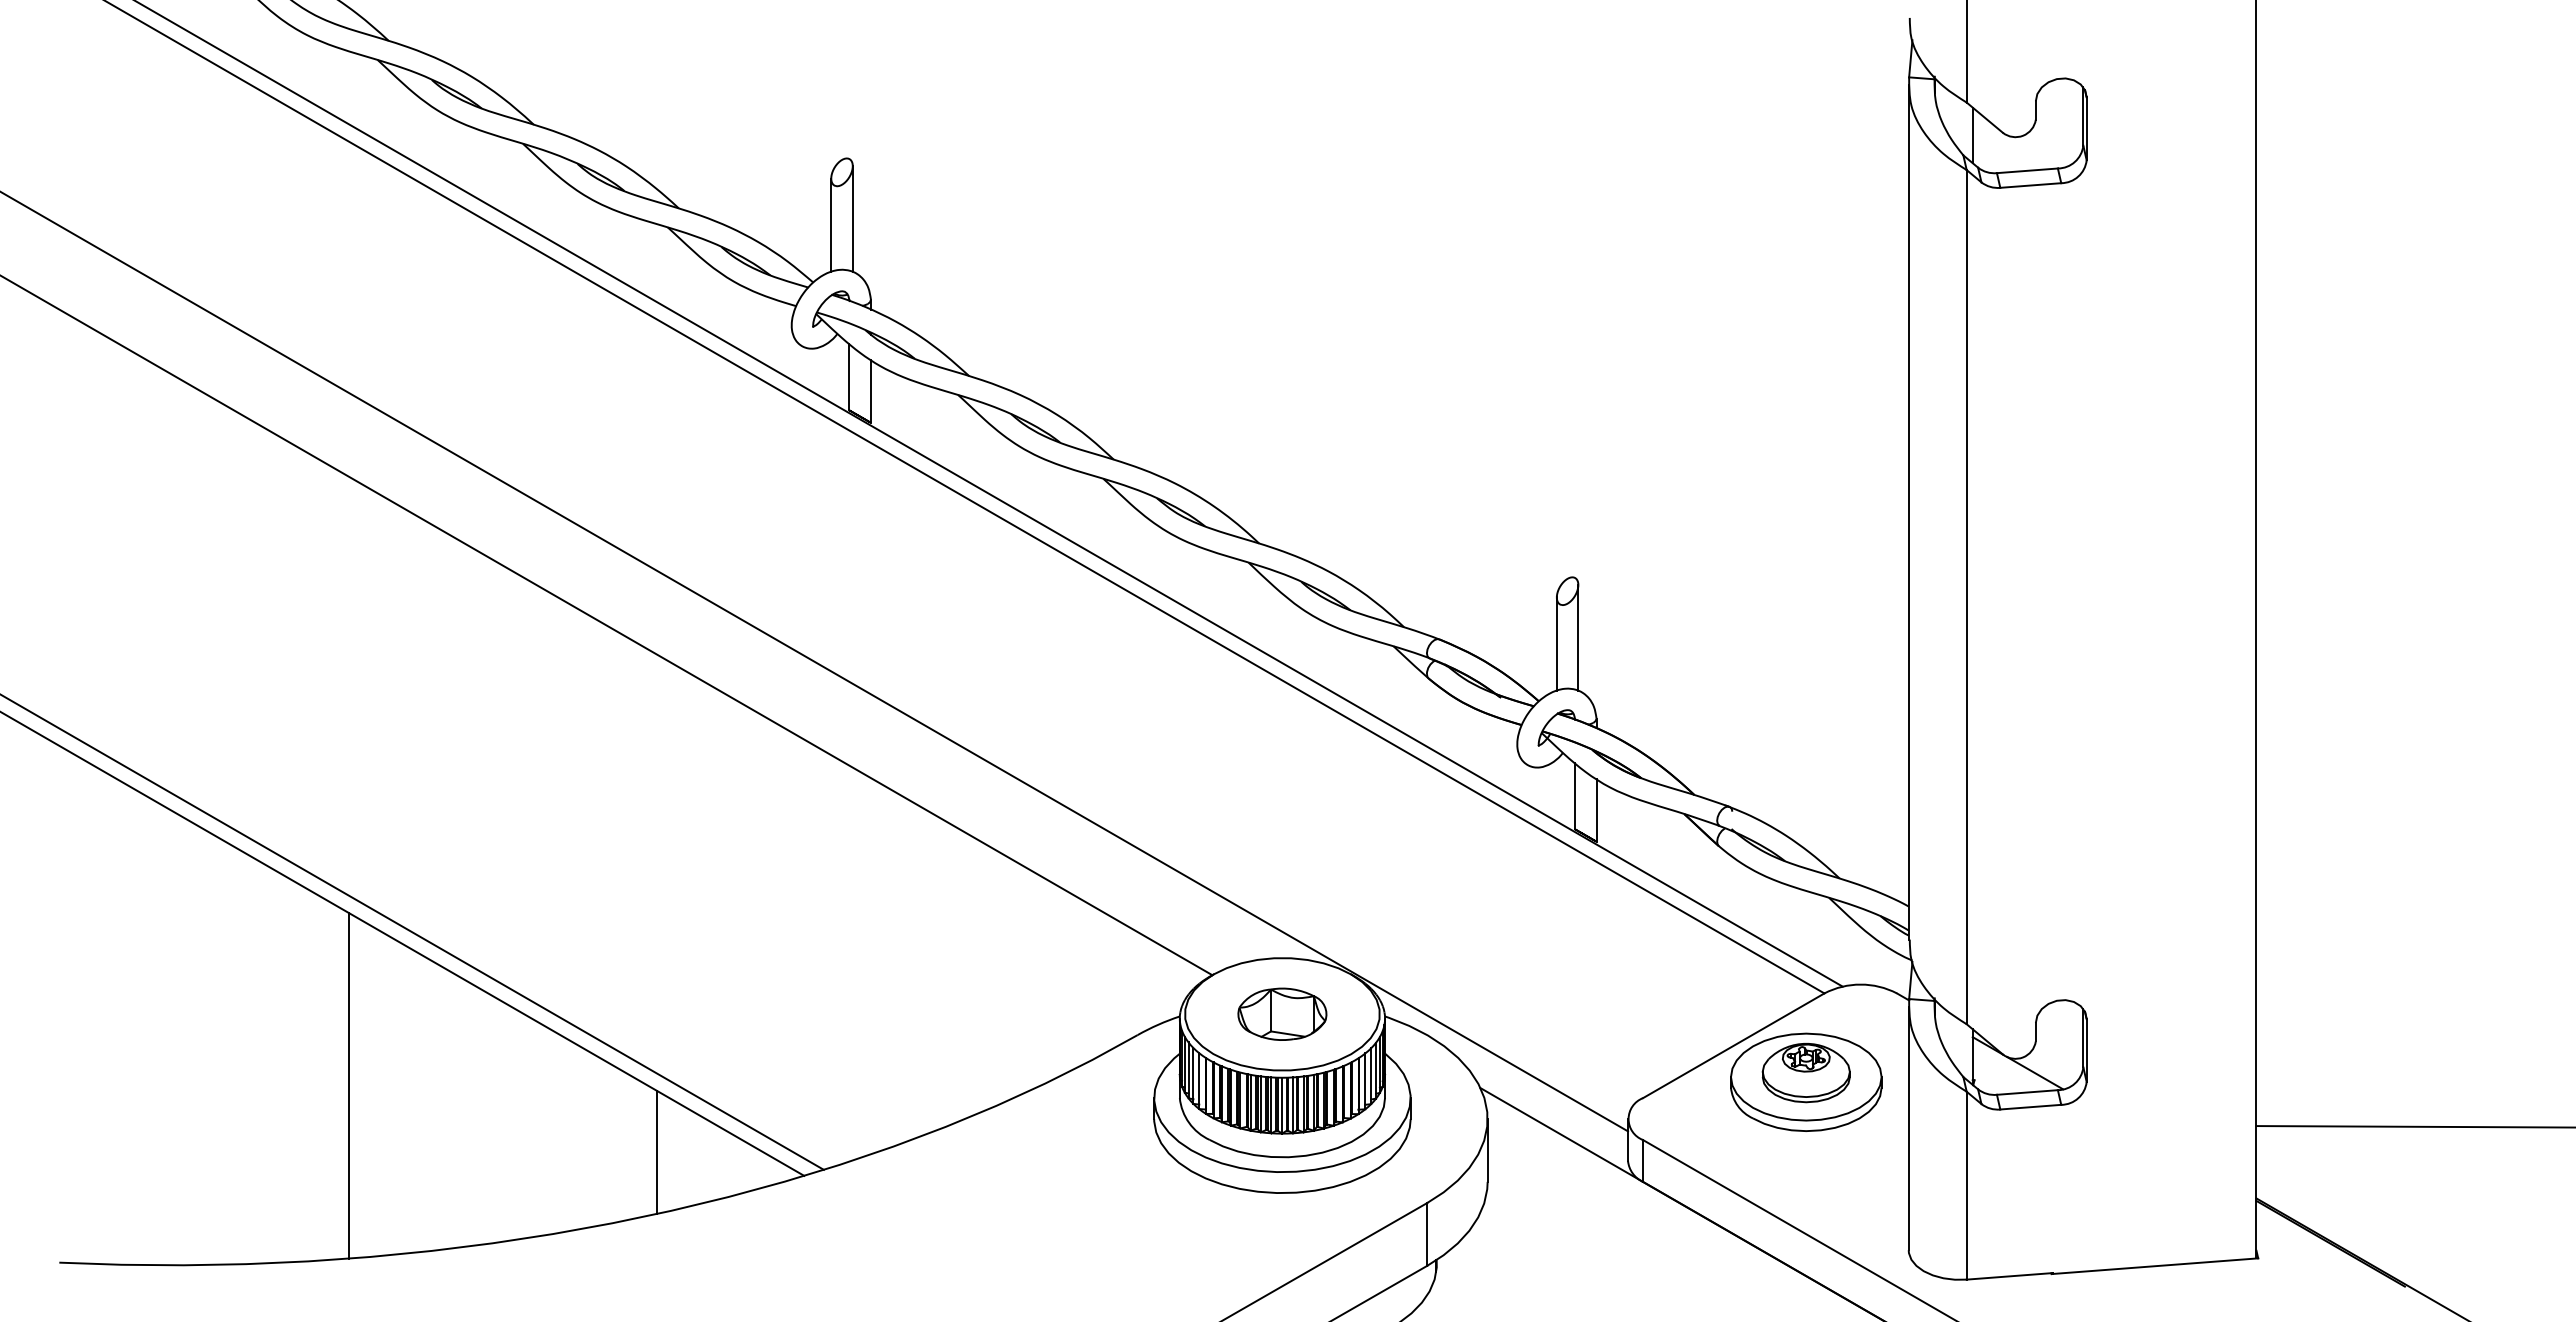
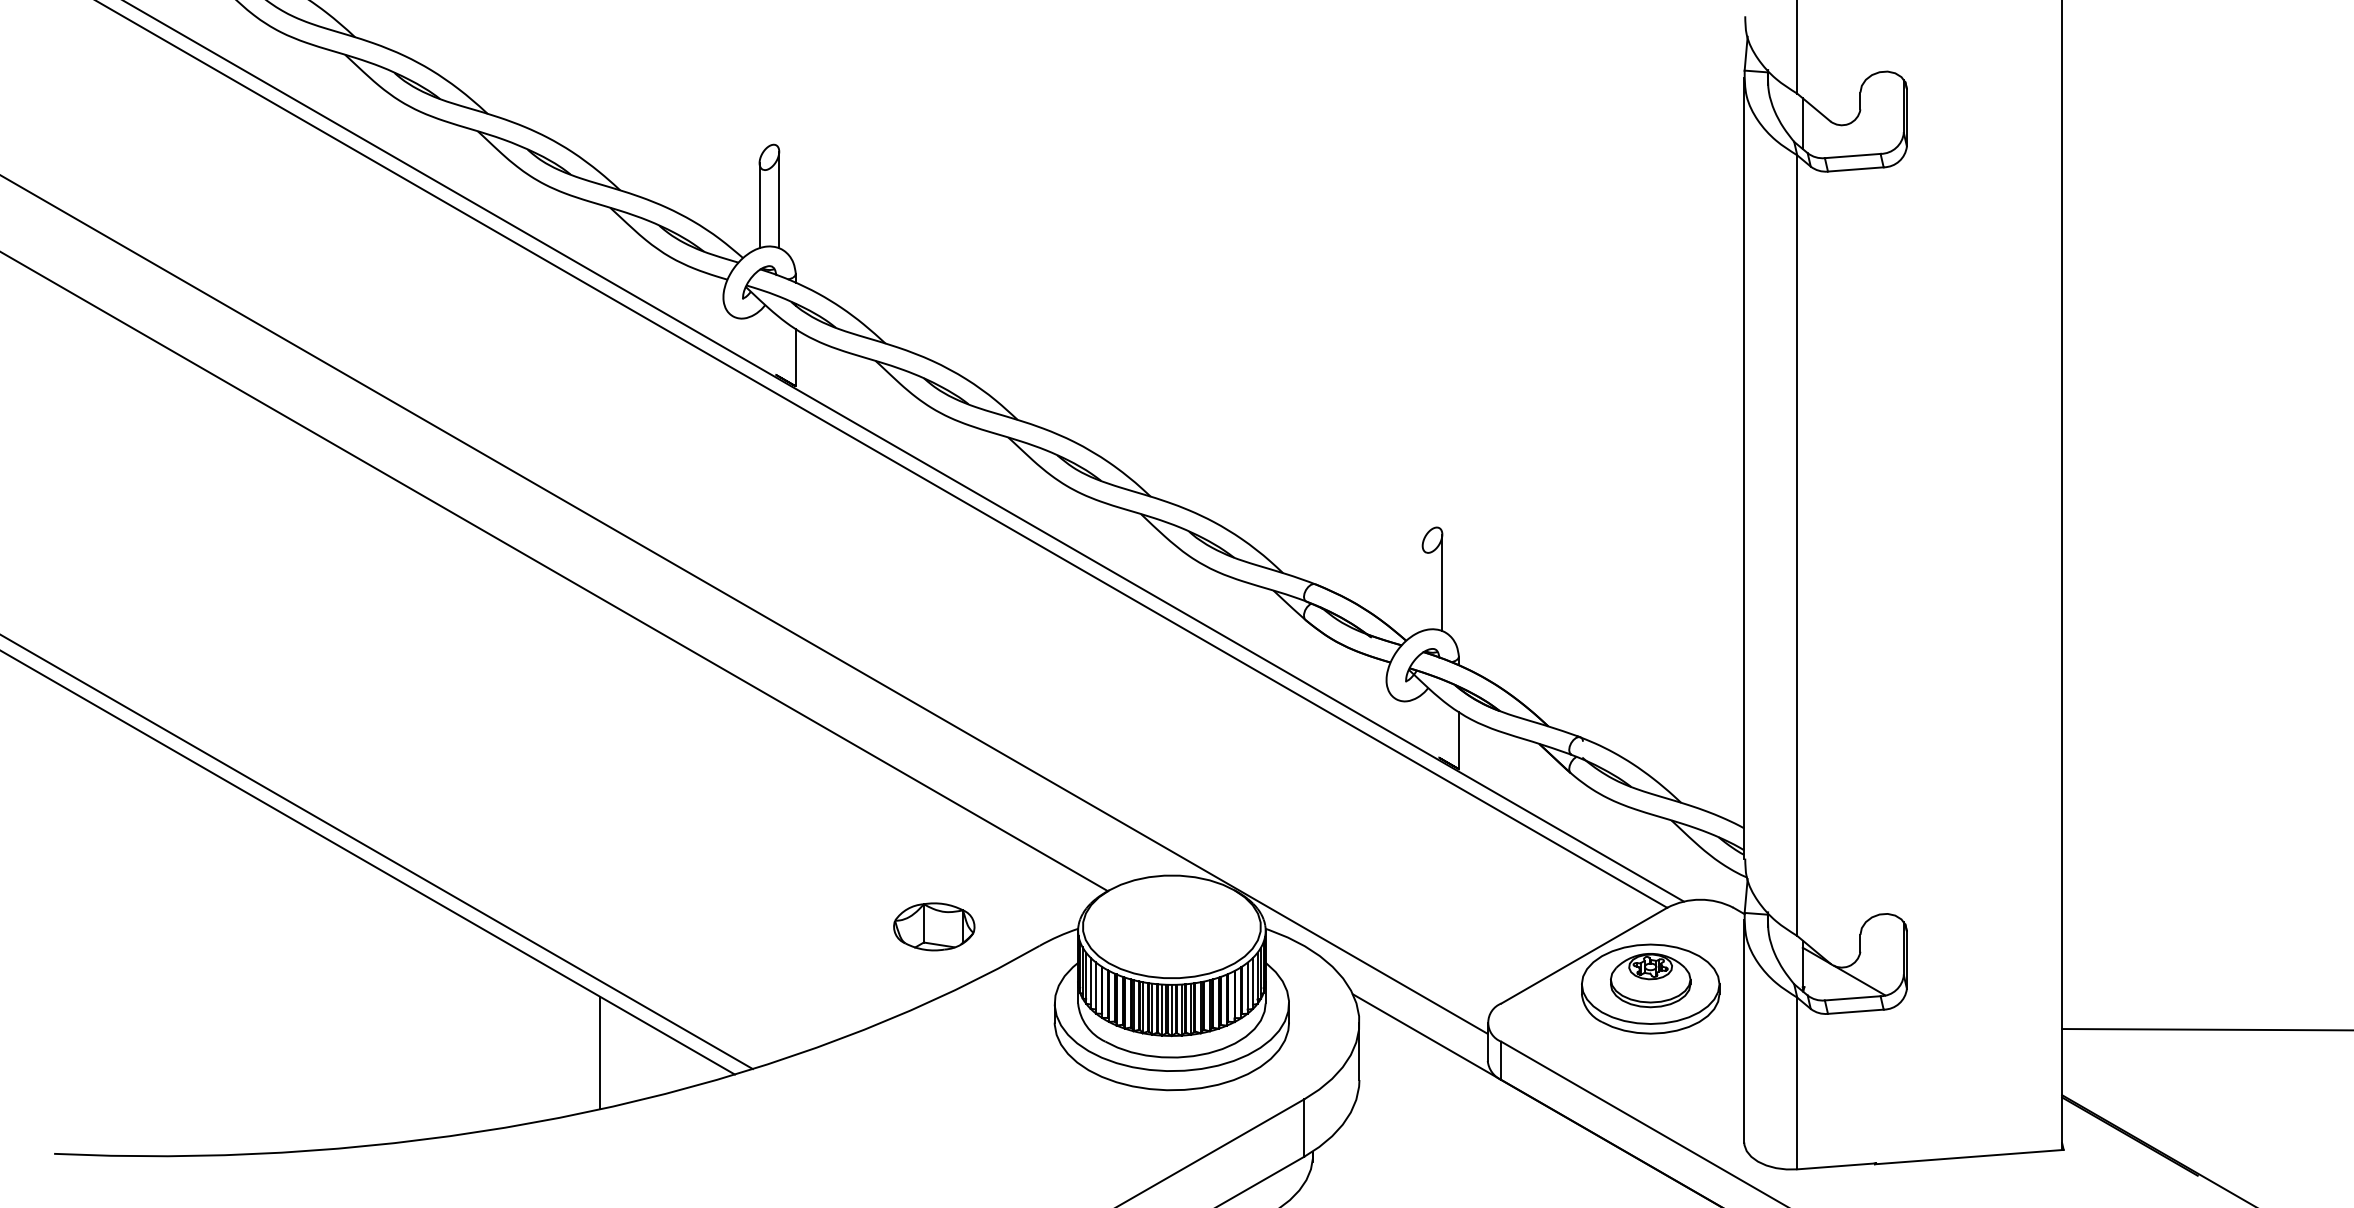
line: (849, 377) -> (776, 344), removed
line: (1556, 643) -> (1422, 588), removed
line: (1574, 796) -> (1438, 727), removed
part: (1282, 1013) -> (934, 926), moved
line: (348, 1085) -> (318, 991), removed

